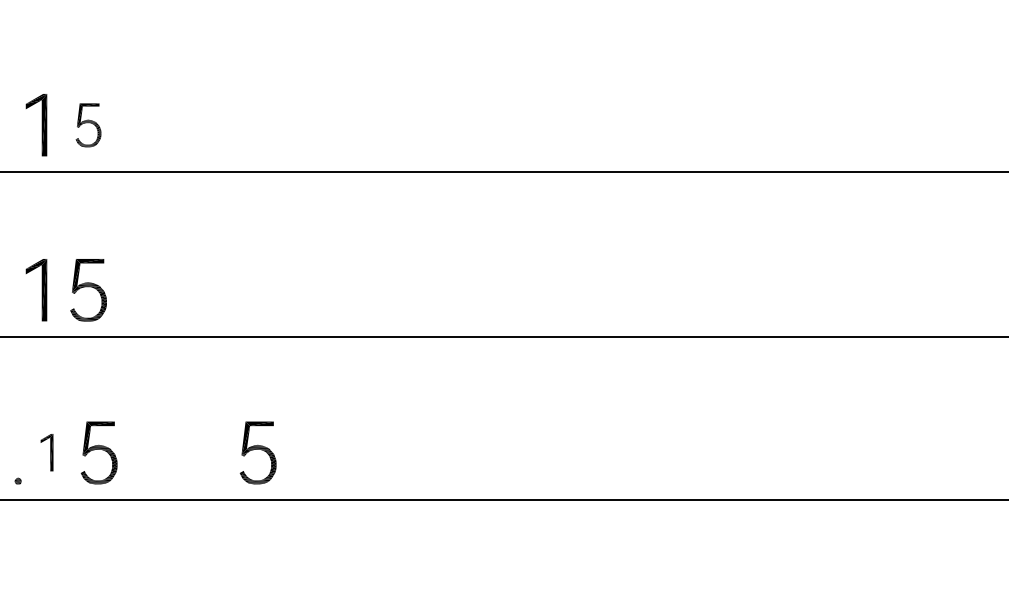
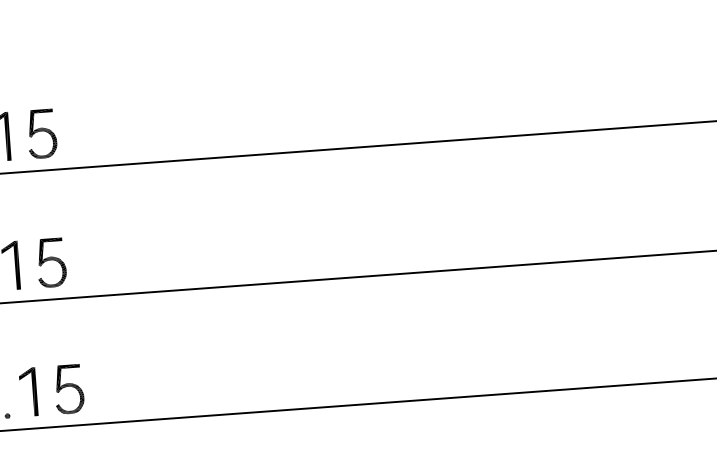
part: (88, 125) -> (42, 134), size x1.43
part: (46, 452) -> (28, 392), size x1.67
part: (257, 452) -> (192, 379), removed

